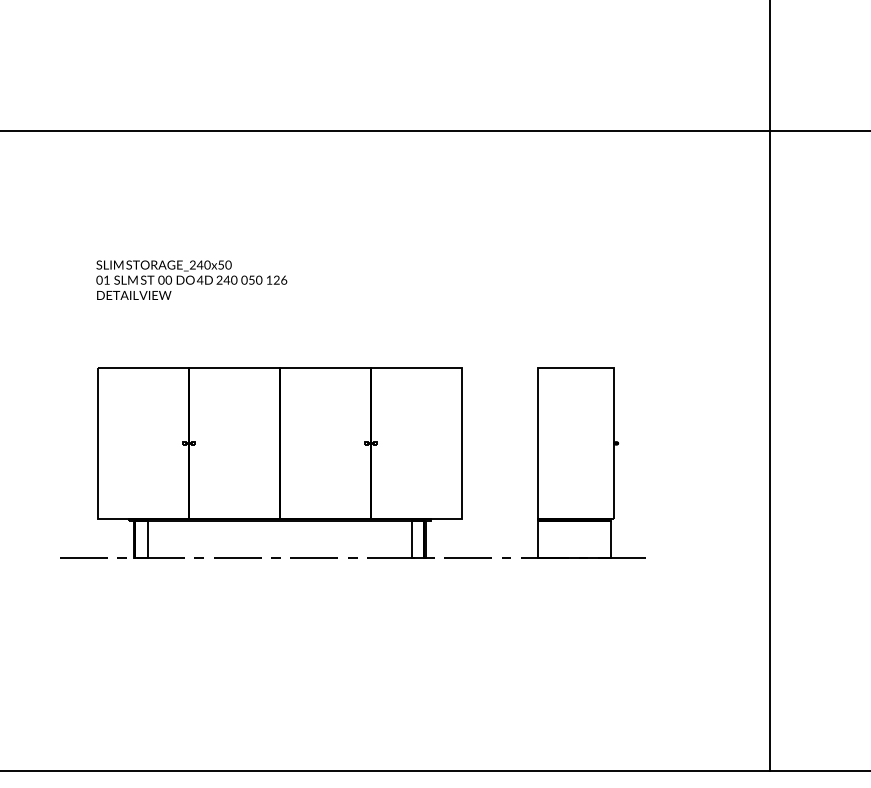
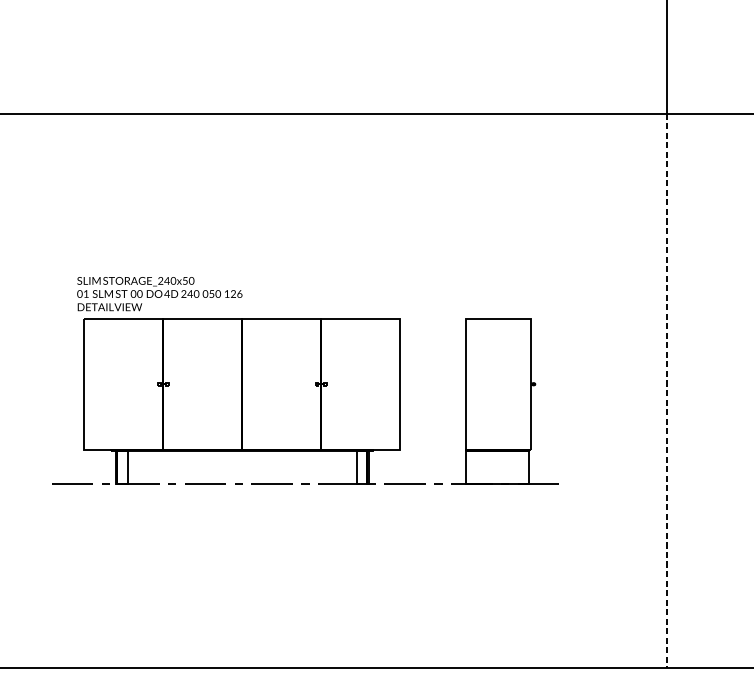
text: (191, 279) -> (159, 293), moved
line: (769, 450) -> (666, 390), solid -> dashed

